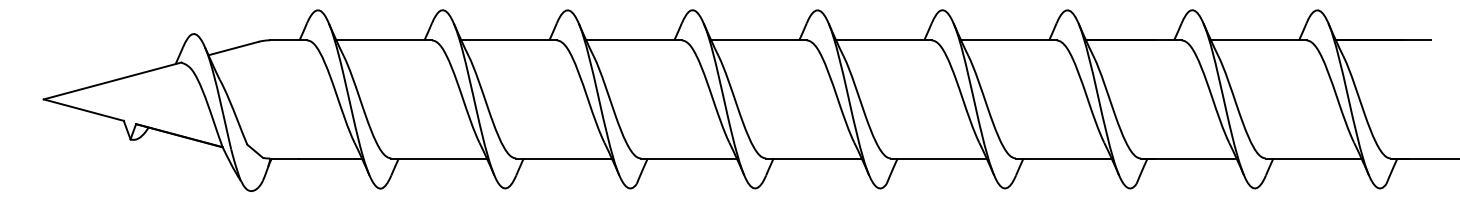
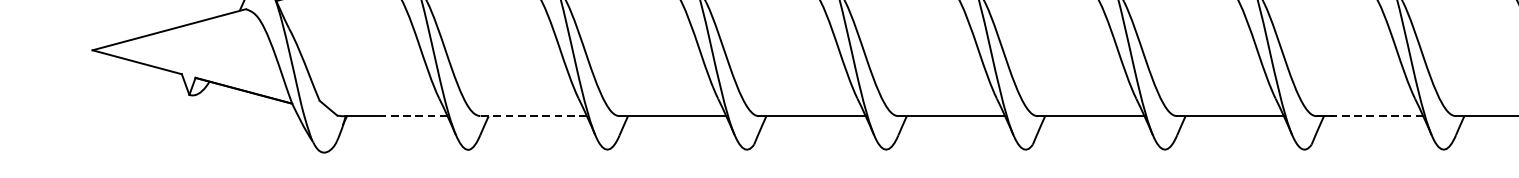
line: (330, 158) -> (412, 116), solid -> dashed
line: (439, 158) -> (534, 116), solid -> dashed
line: (1188, 158) -> (1369, 116), solid -> dashed

